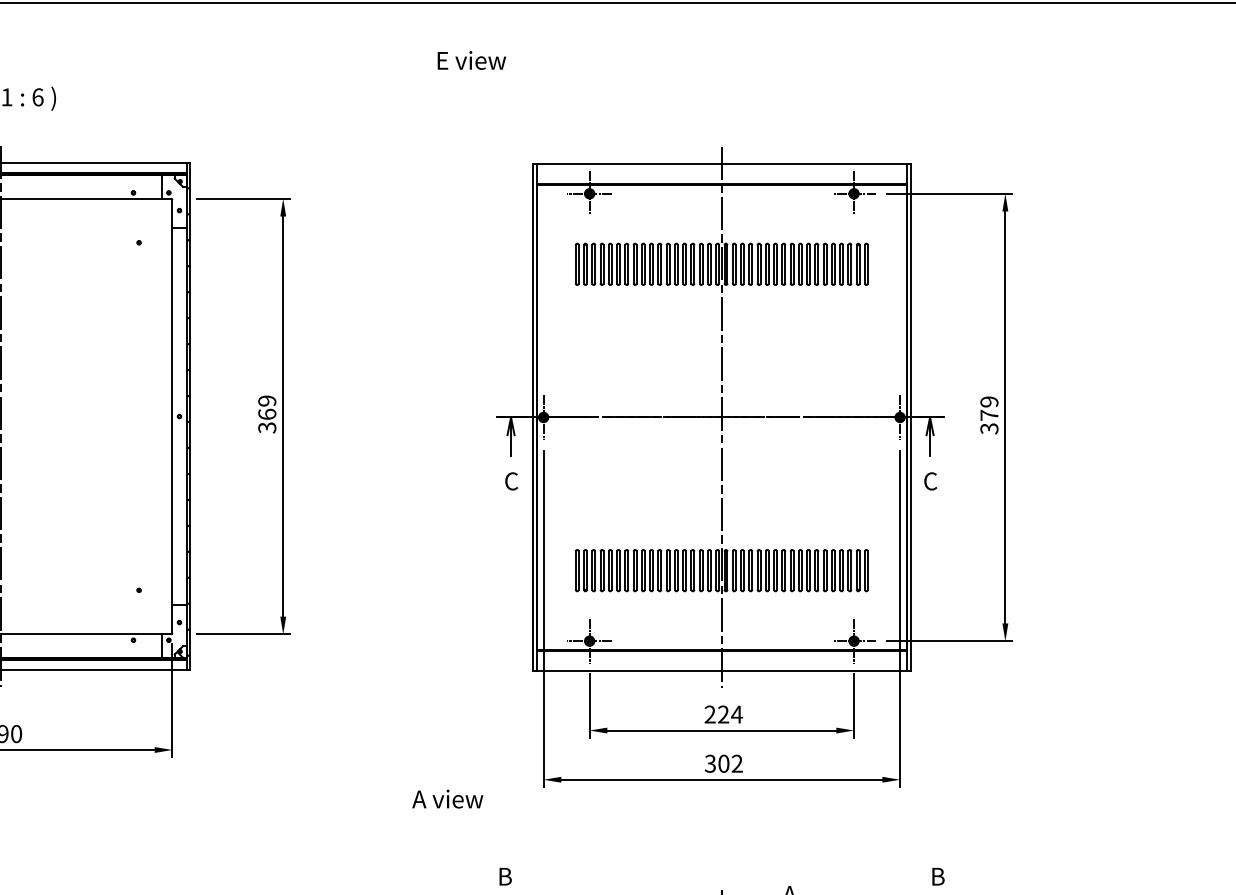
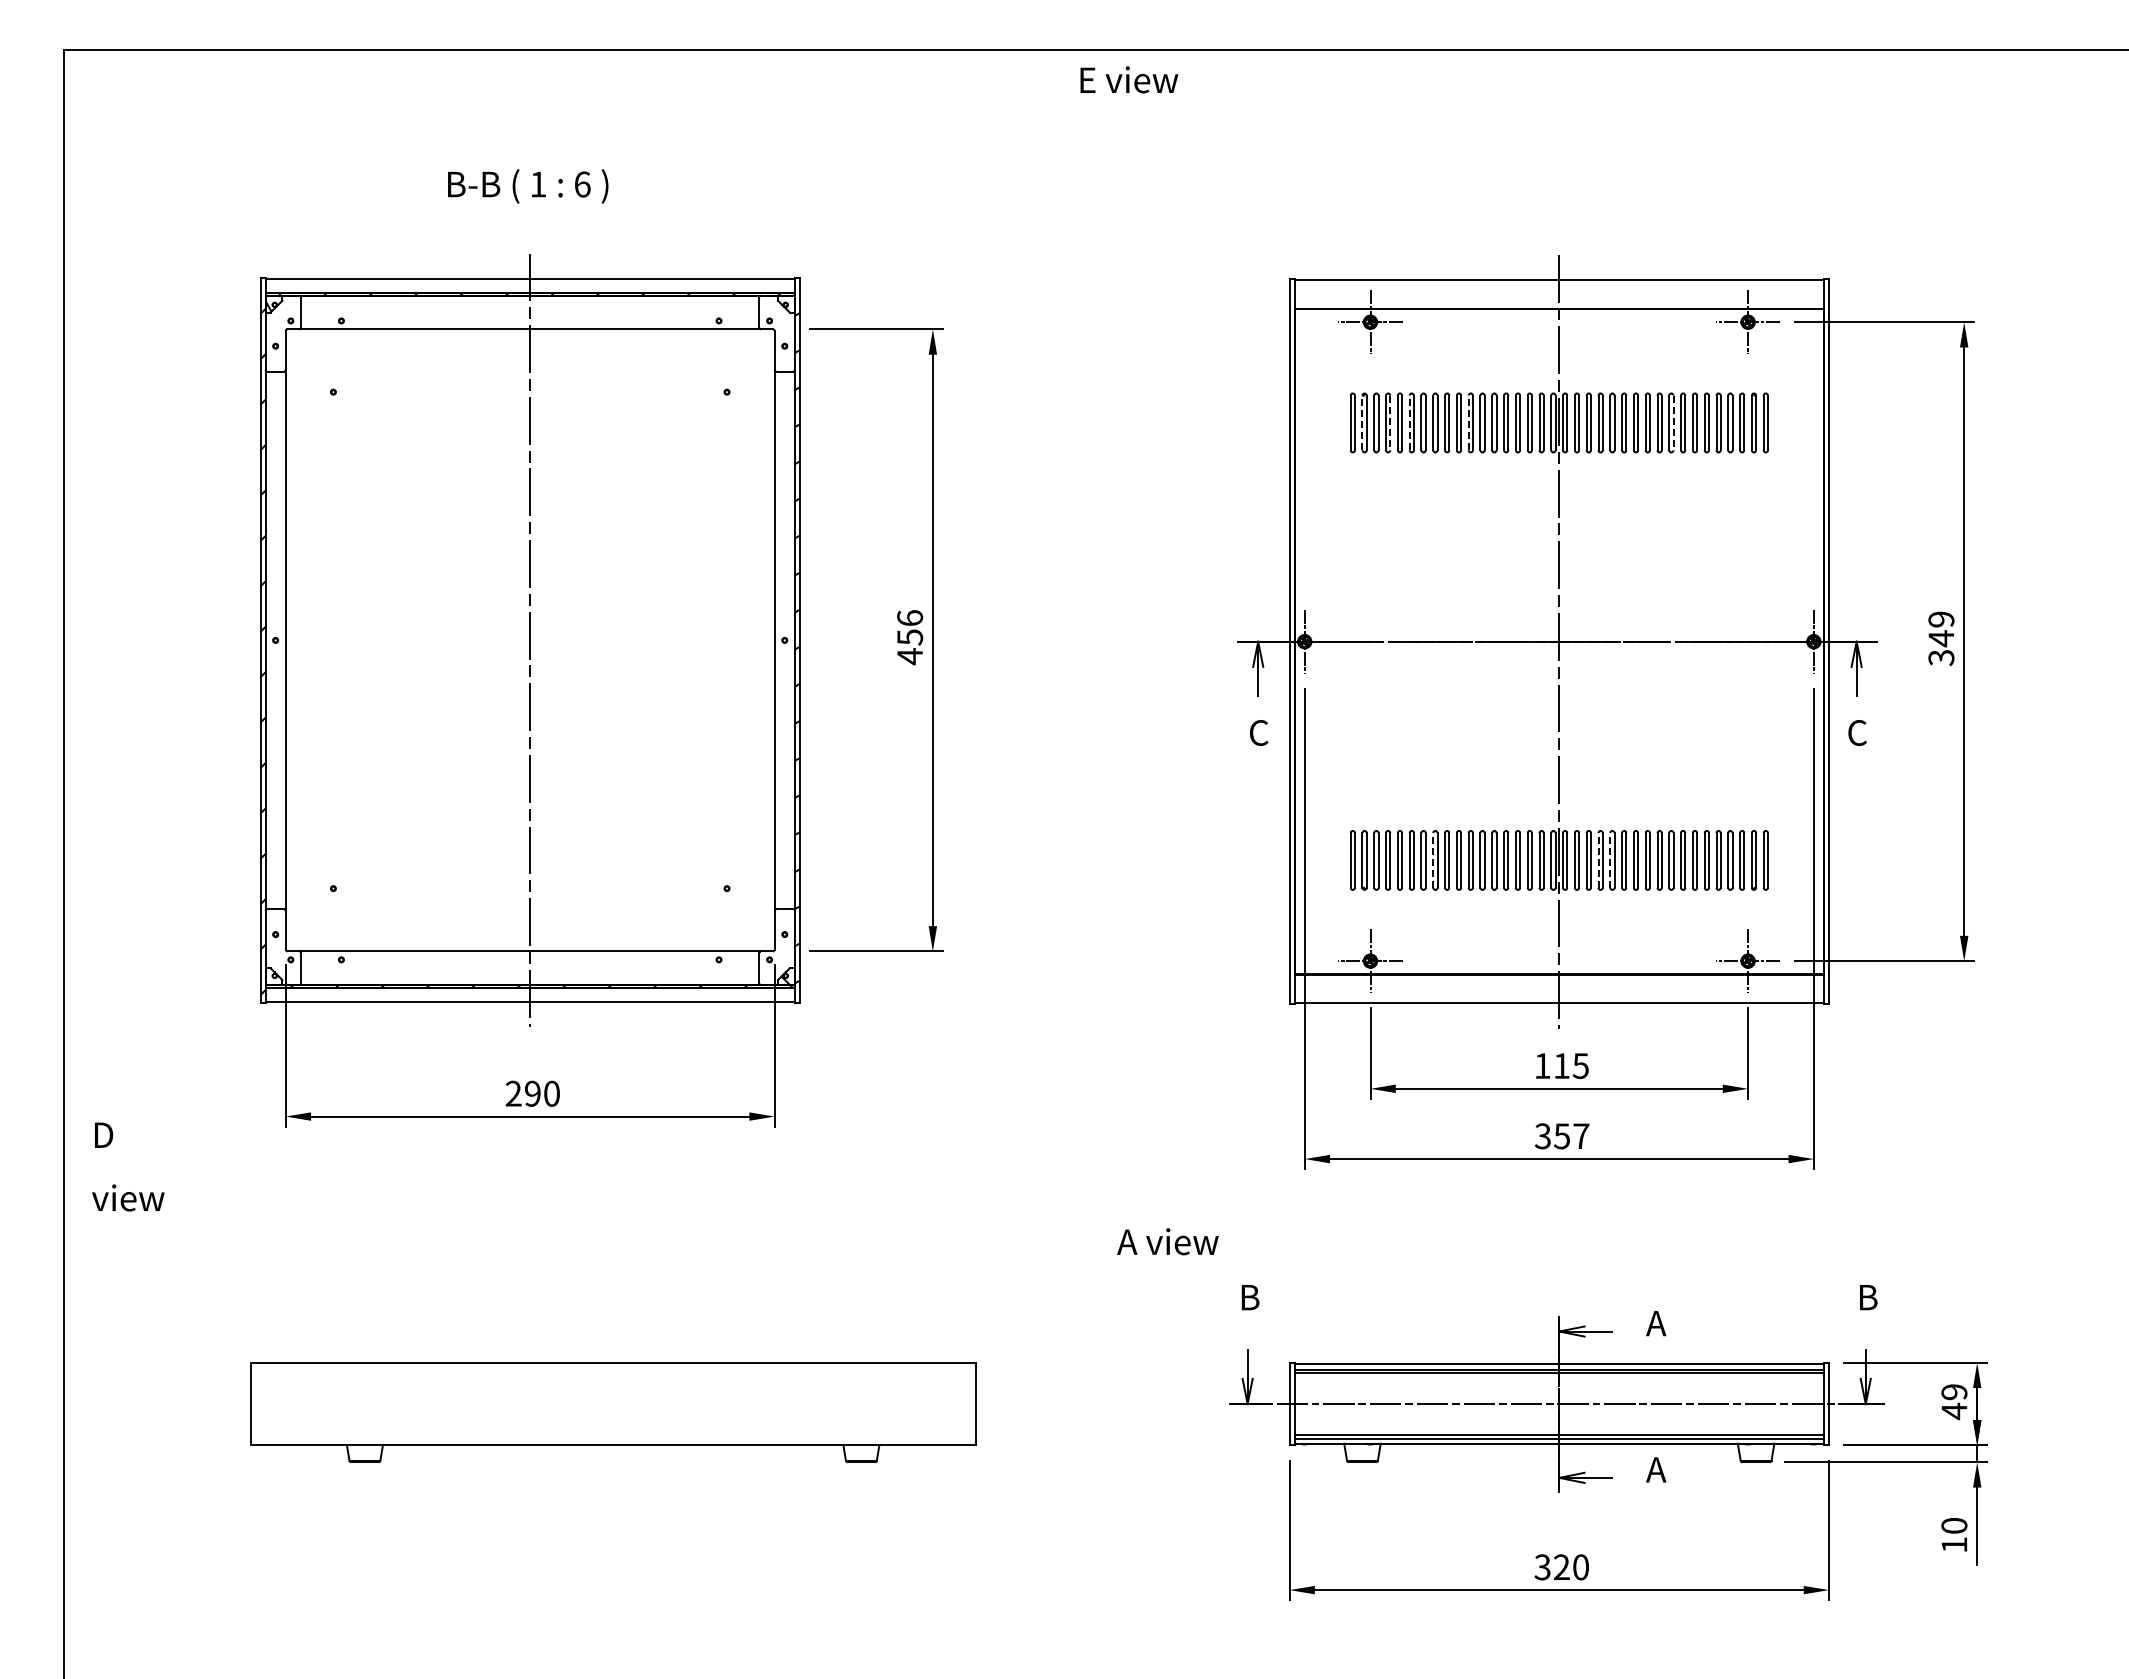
text: (472, 60) -> (1129, 79), moved
line: (584, 264) -> (1362, 422), solid -> dashed
line: (603, 264) -> (1390, 423), solid -> dashed
line: (616, 264) -> (1409, 422), solid -> dashed
line: (658, 264) -> (1468, 422), solid -> dashed
line: (801, 264) -> (1673, 423), solid -> dashed
text: (267, 414) -> (910, 637), 369 -> 456
text: (989, 415) -> (1941, 638), 379 -> 349
line: (633, 569) -> (1433, 859), solid -> dashed
line: (749, 569) -> (1598, 859), solid -> dashed
line: (757, 569) -> (1610, 859), solid -> dashed
text: (723, 714) -> (1561, 1066), 224 -> 115
text: (730, 763) -> (1571, 1136), 302 -> 357
text: (447, 798) -> (1167, 1241), moved

